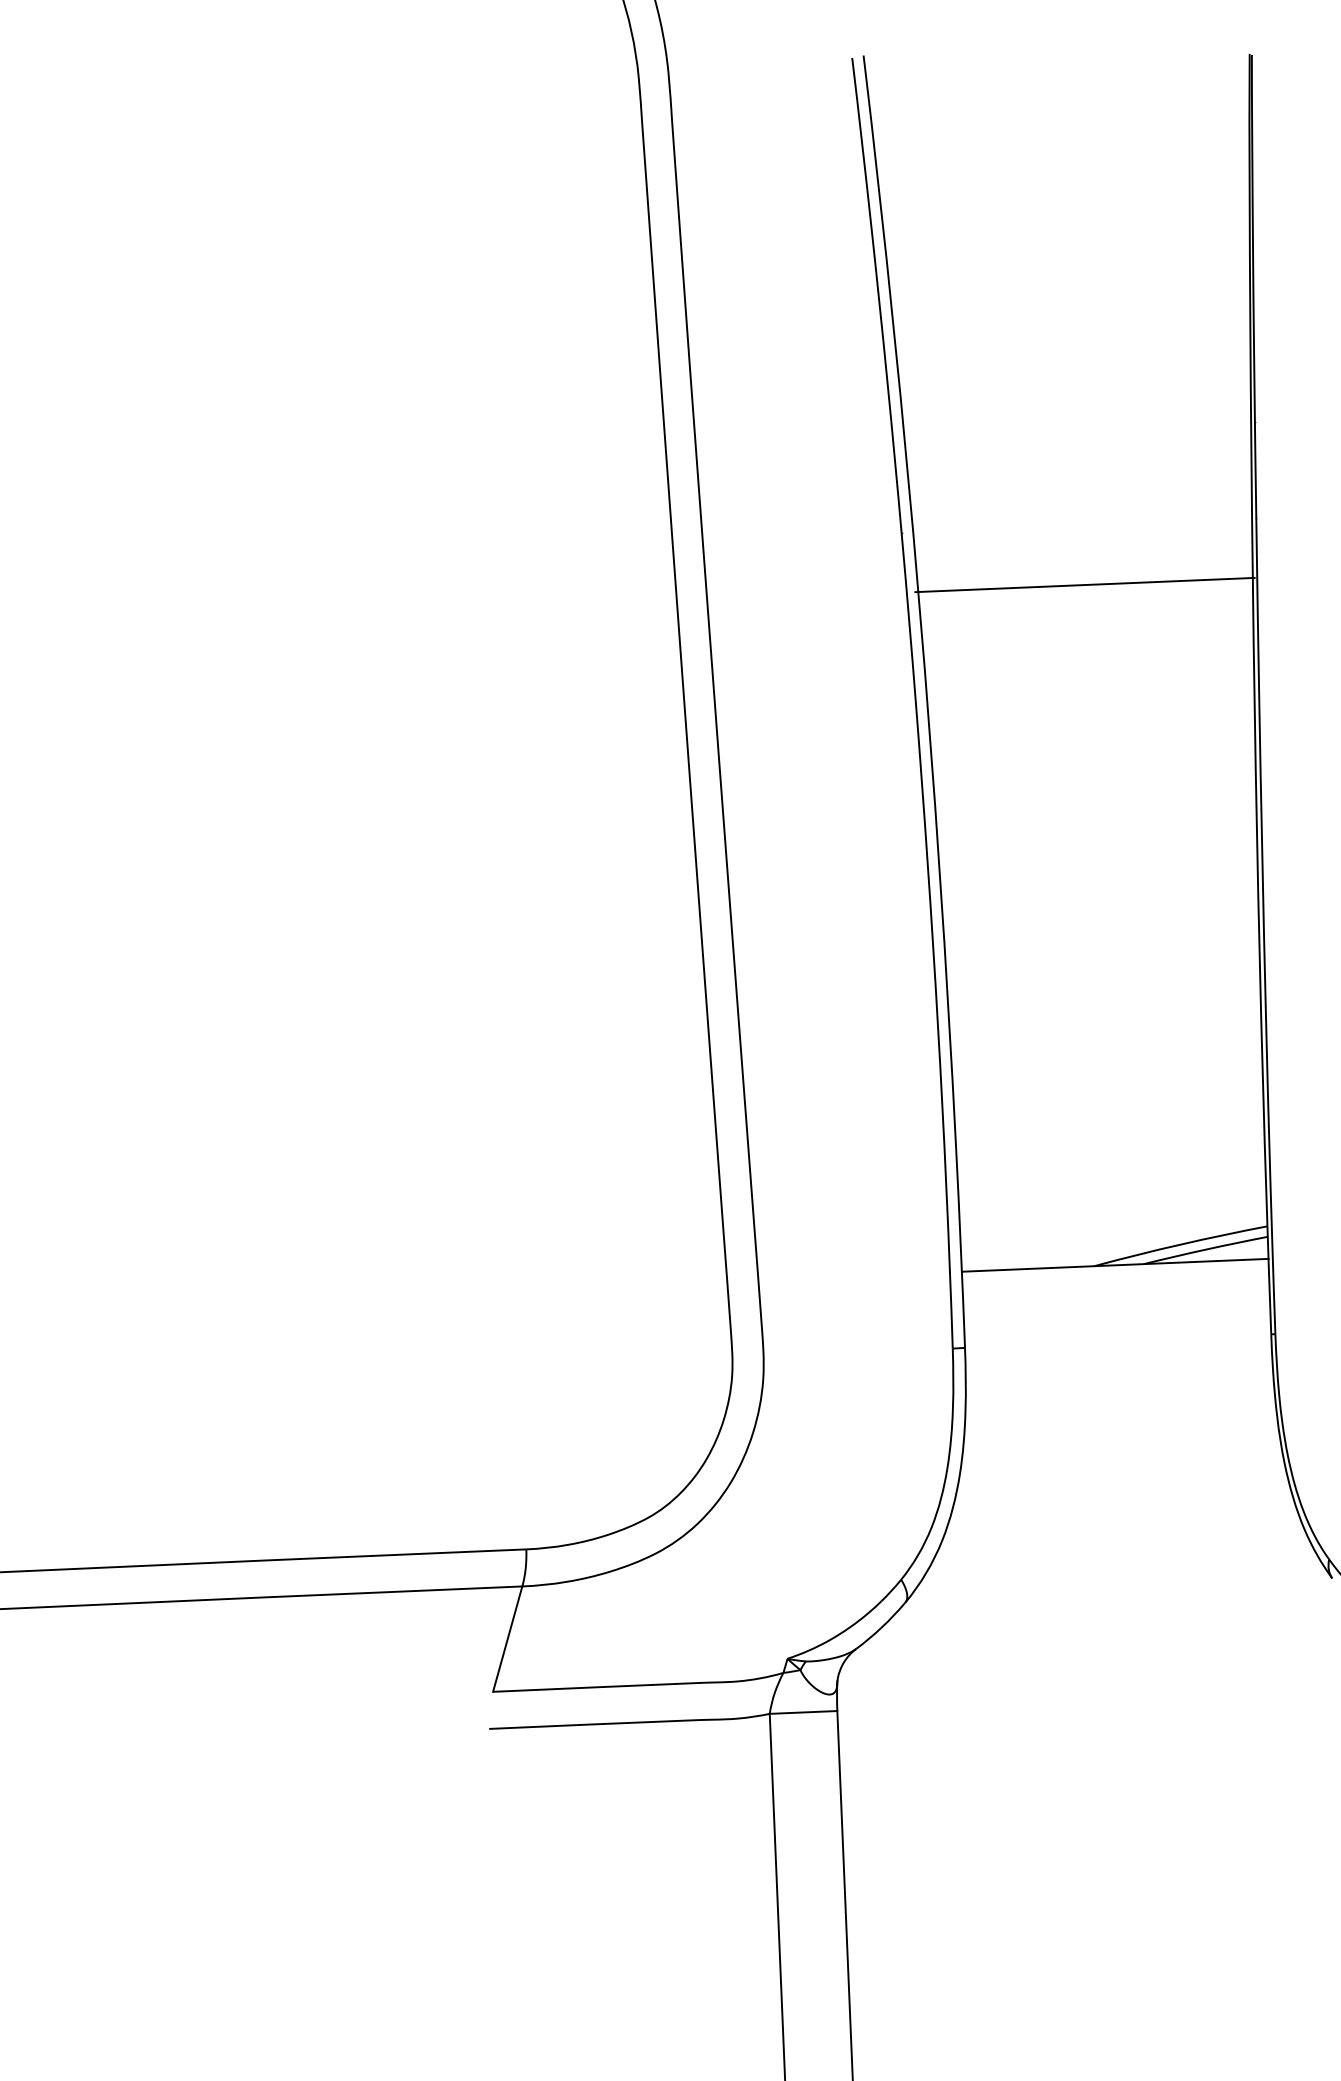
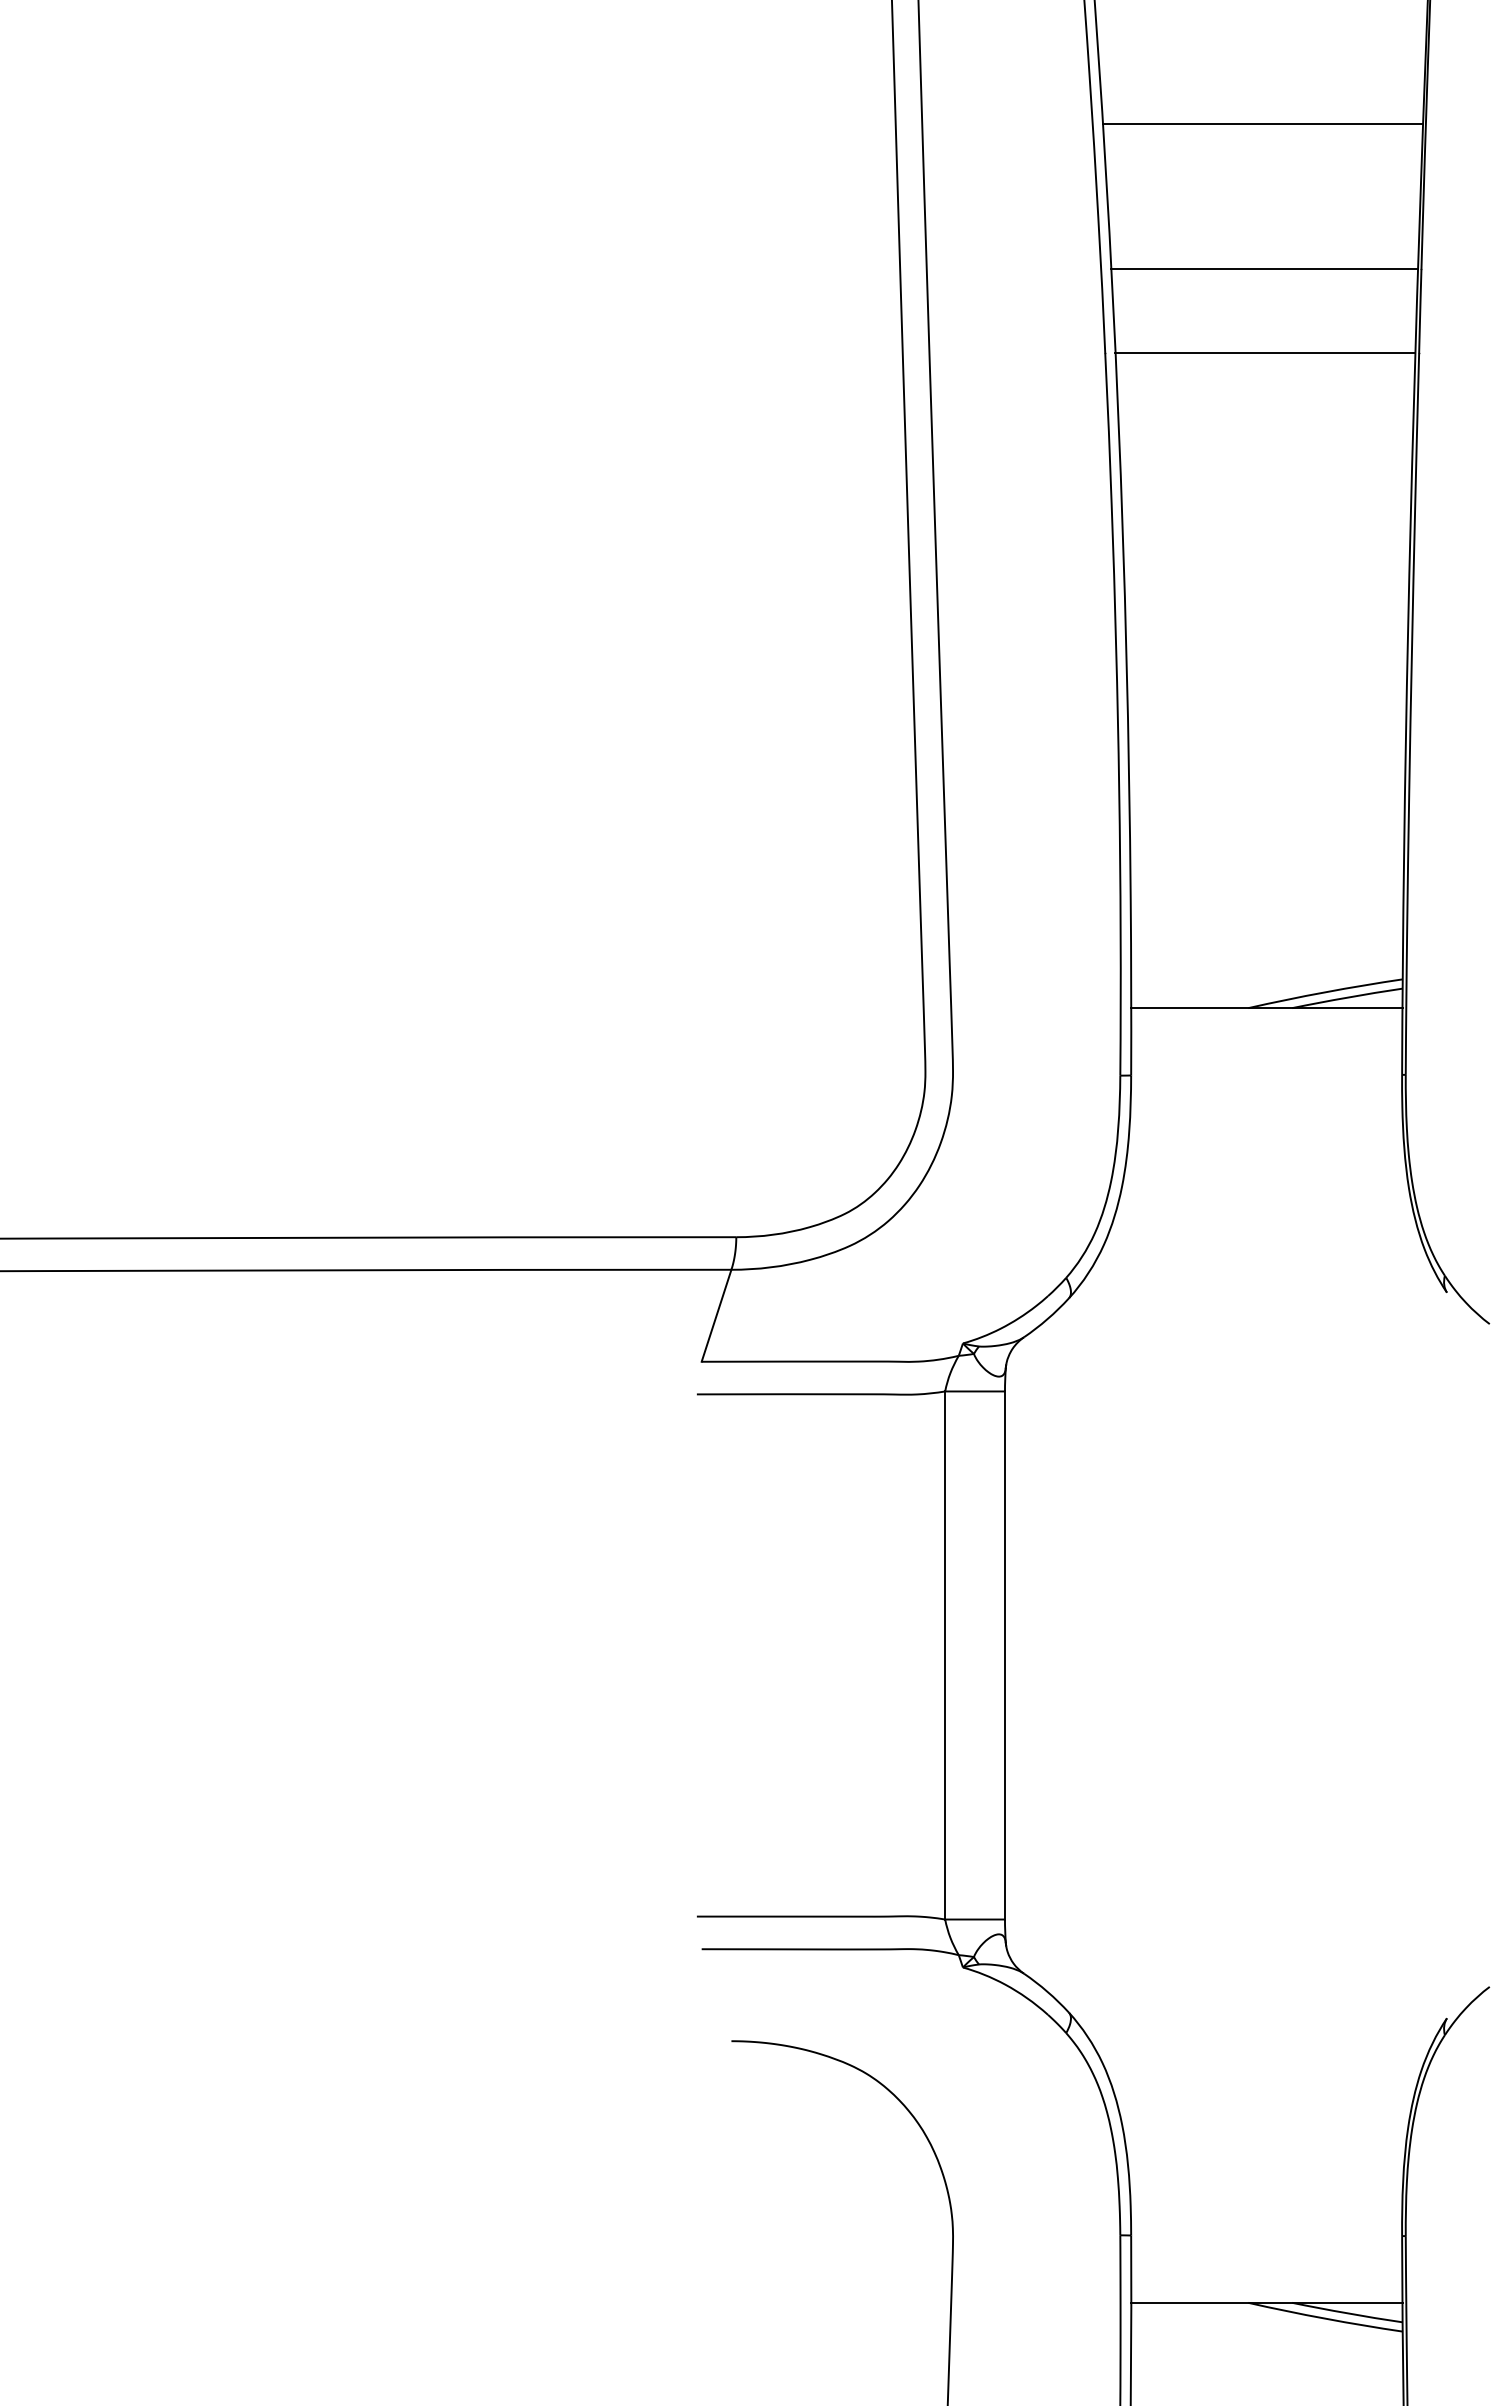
line: (1068, 266) -> (1262, 124), added
line: (1077, 429) -> (1264, 268), added
line: (1085, 585) -> (1265, 353), moved

